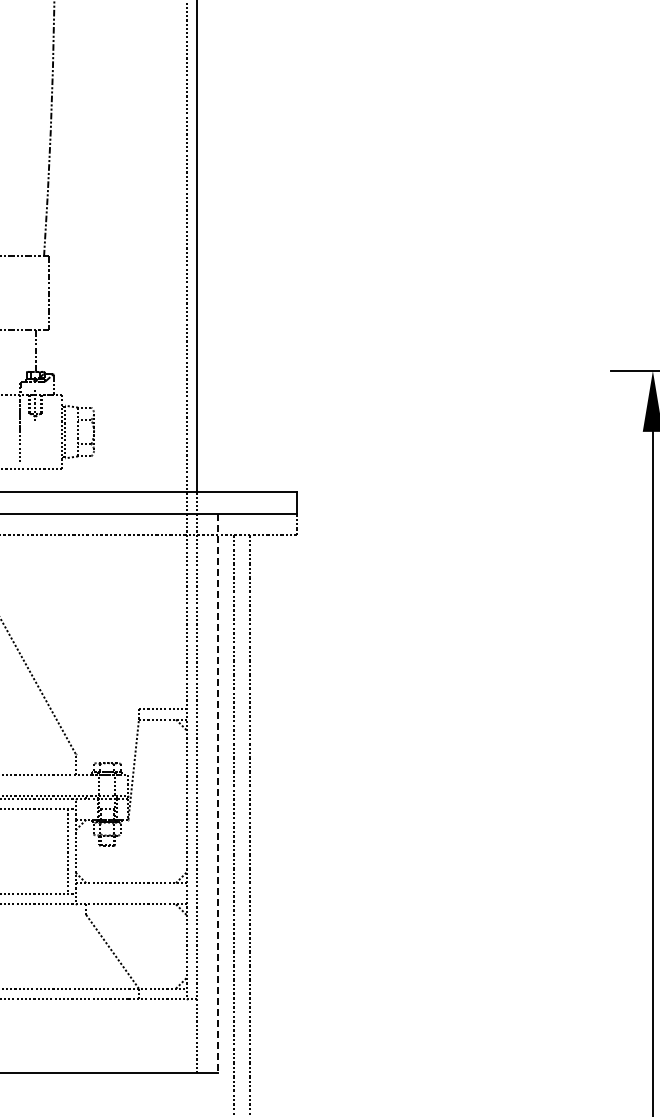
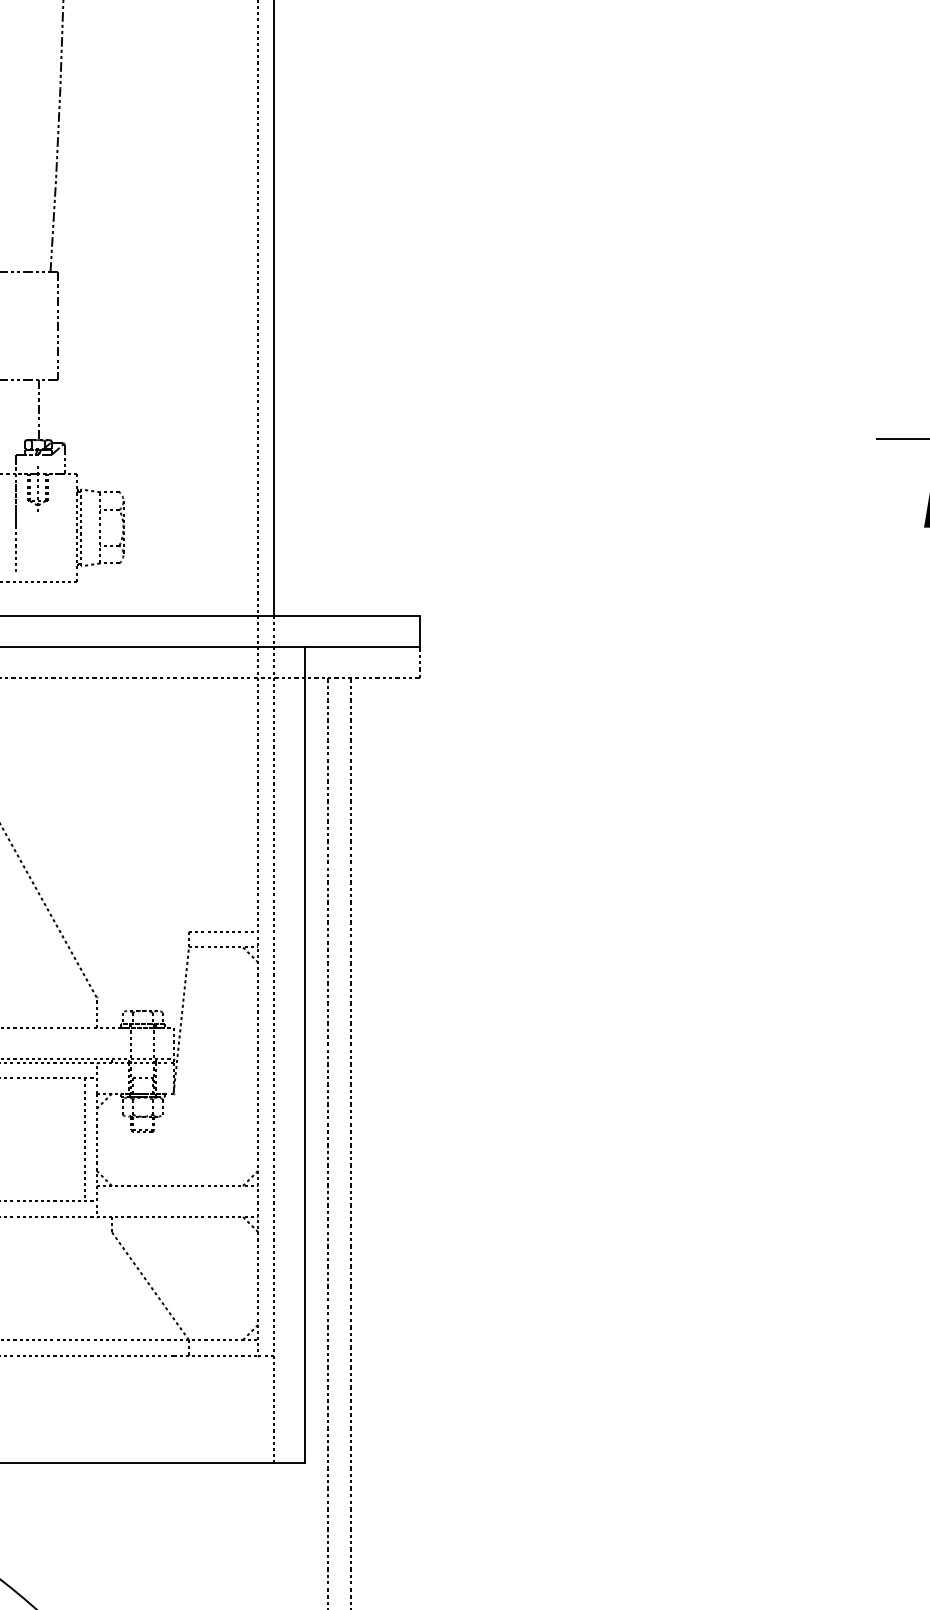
line: (218, 793) -> (305, 1055), dashed -> solid

